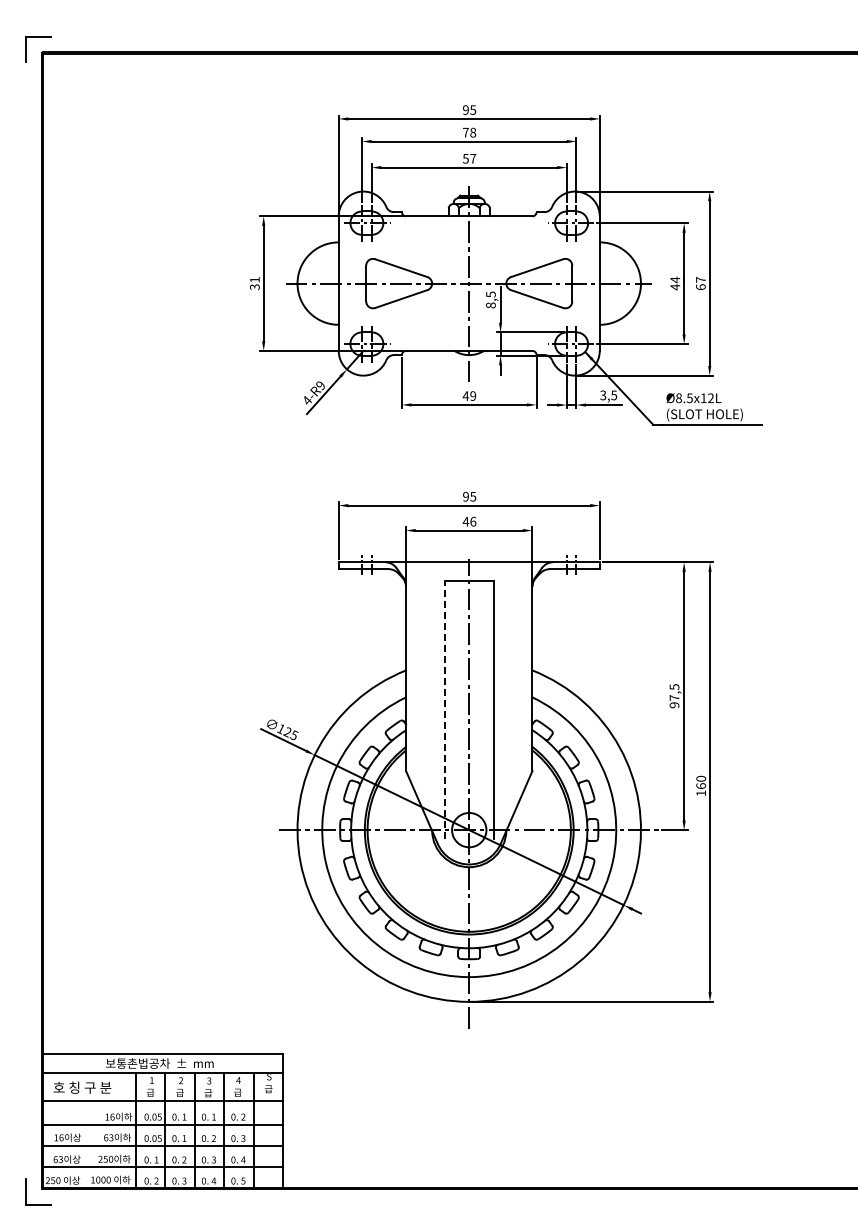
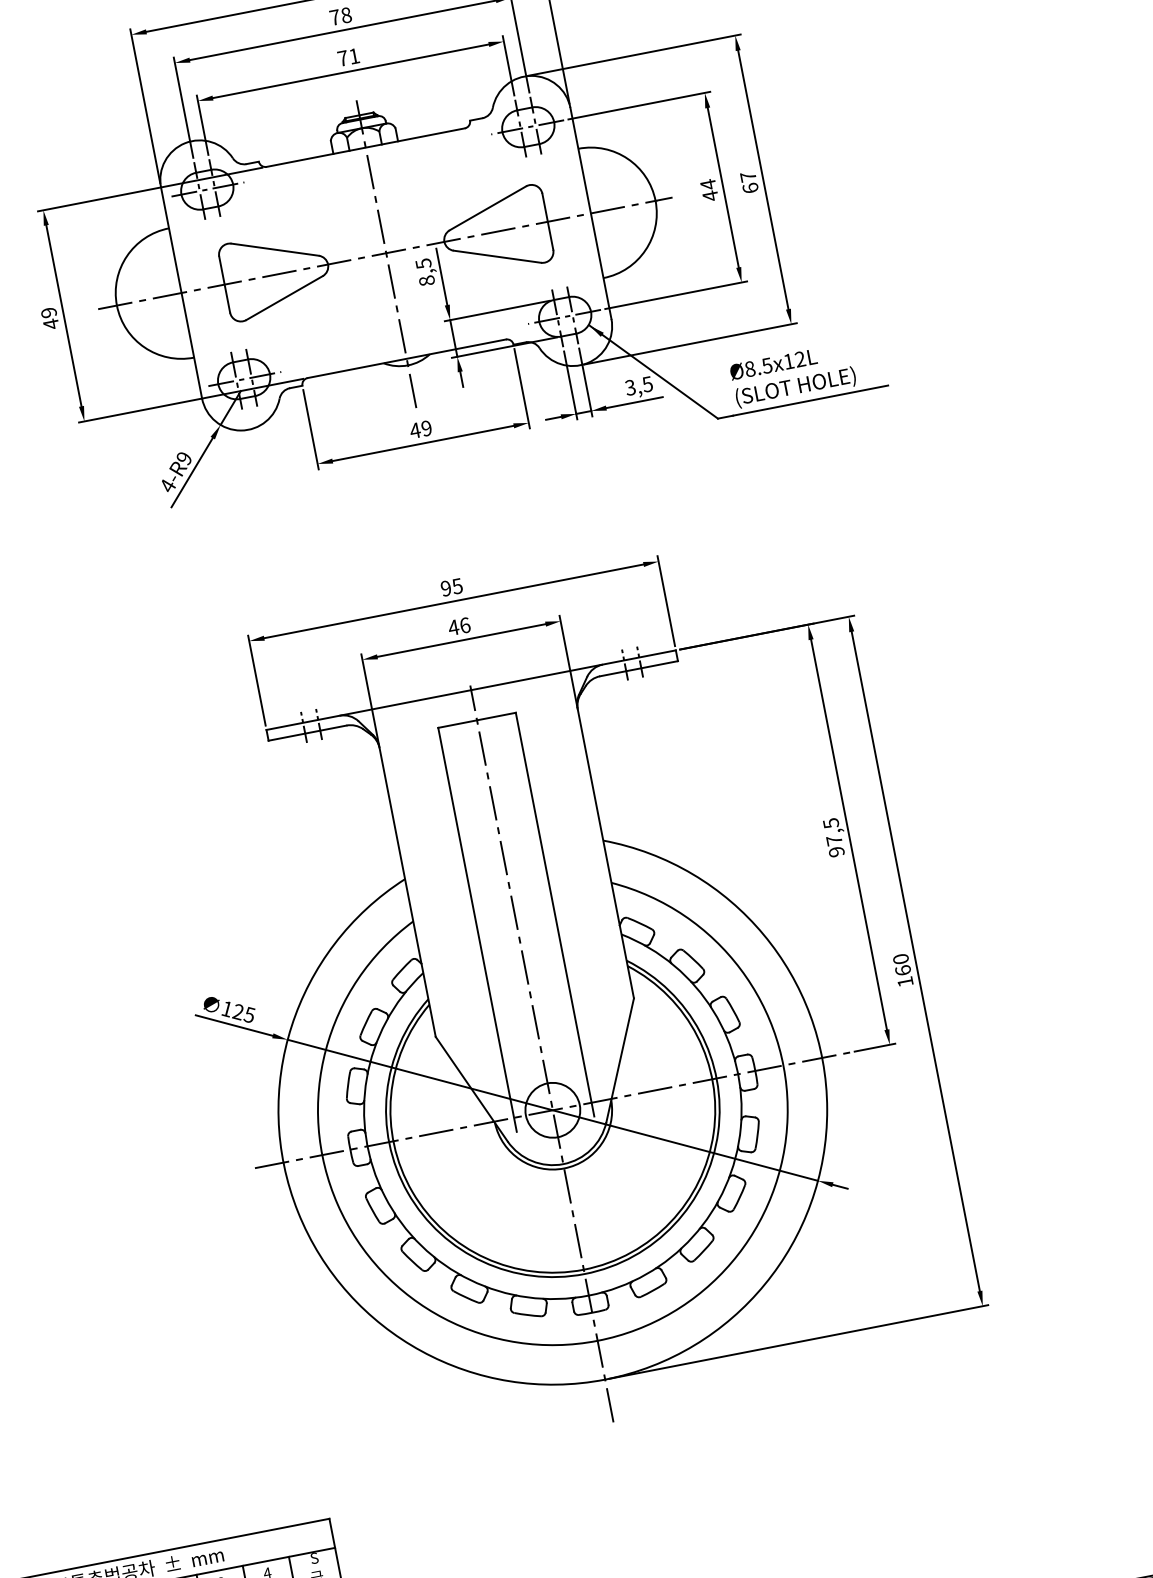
text: (469, 158) -> (348, 56), 57 -> 71
text: (254, 283) -> (49, 318), 31 -> 49
line: (444, 710) -> (477, 930), dashed -> solid

